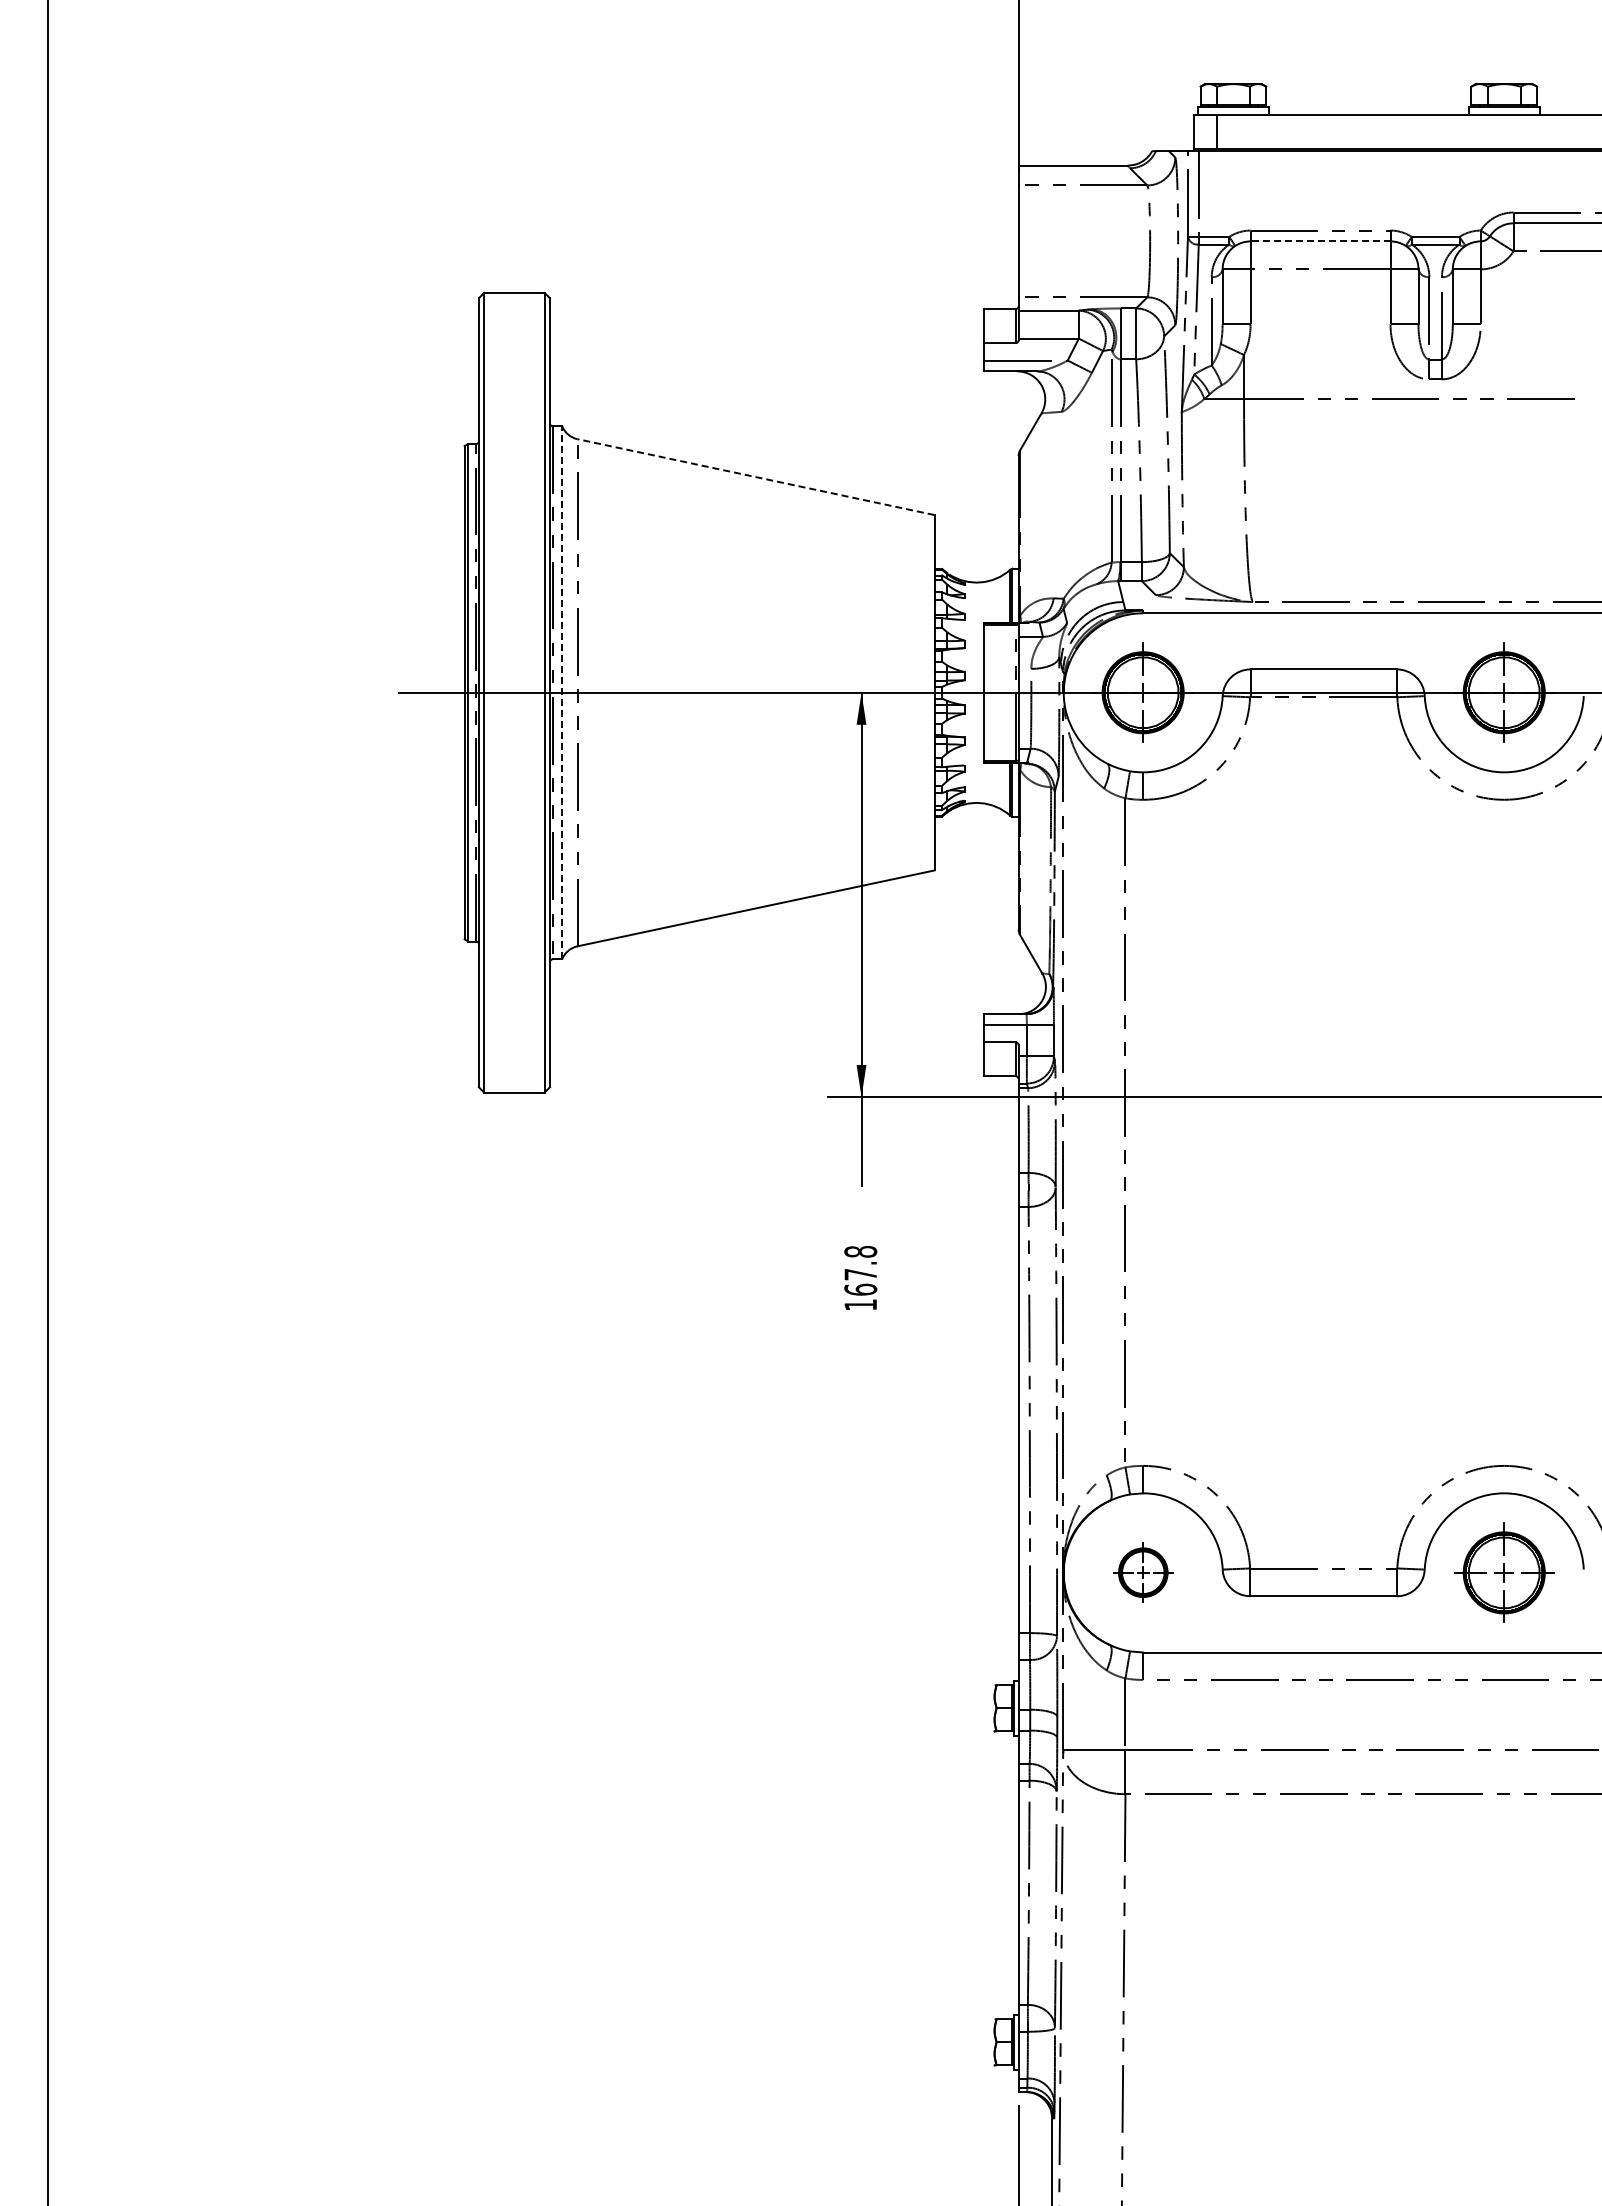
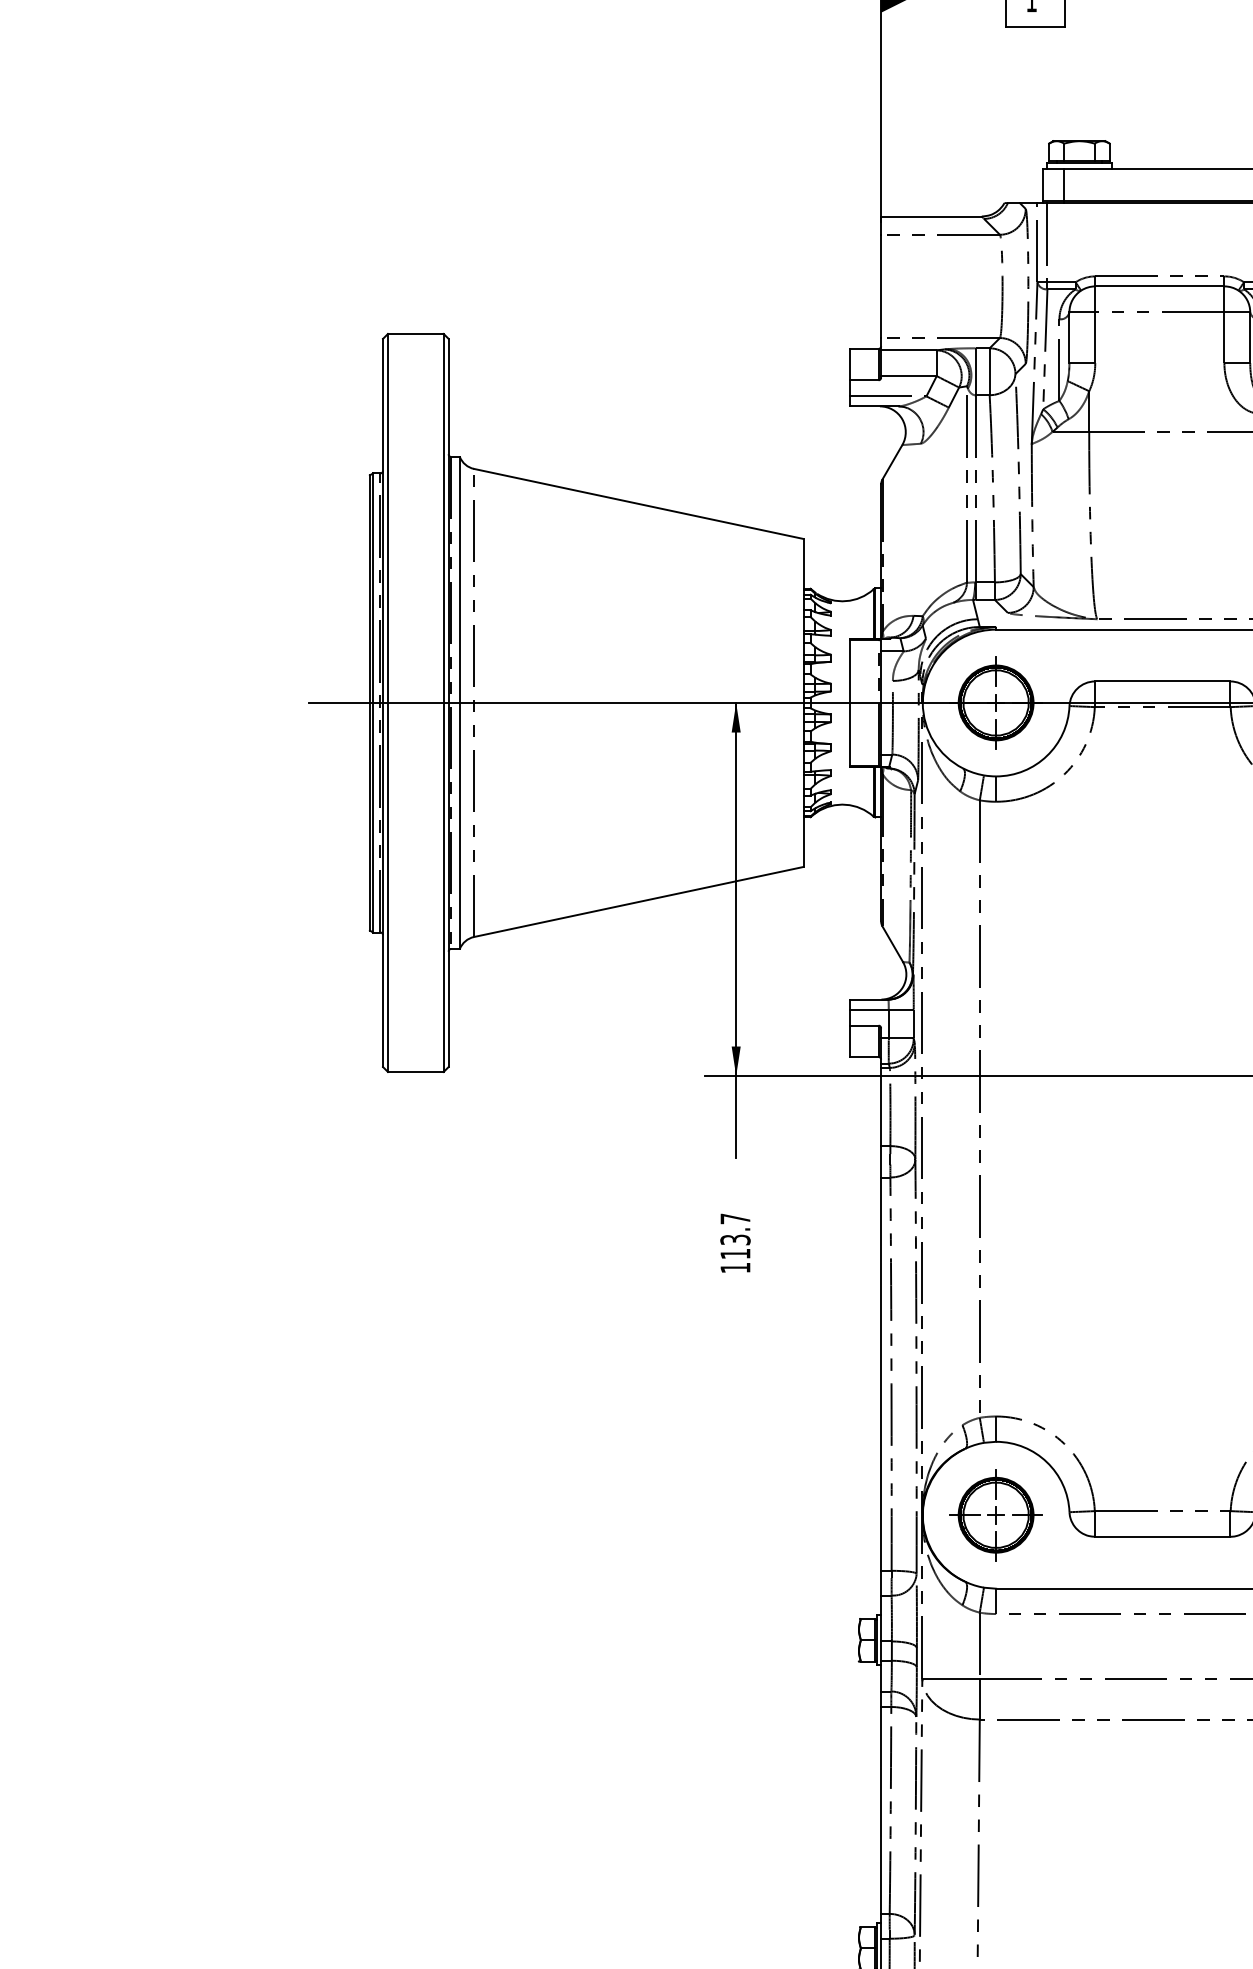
line: (1320, 241) -> (1159, 286), dashed -> solid
line: (755, 477) -> (638, 504), dashed -> solid
line: (562, 692) -> (460, 702), dashed -> solid
text: (860, 1270) -> (735, 1236), 167.8 -> 113.7
part: (1143, 1572) -> (996, 1514), size x1.67

